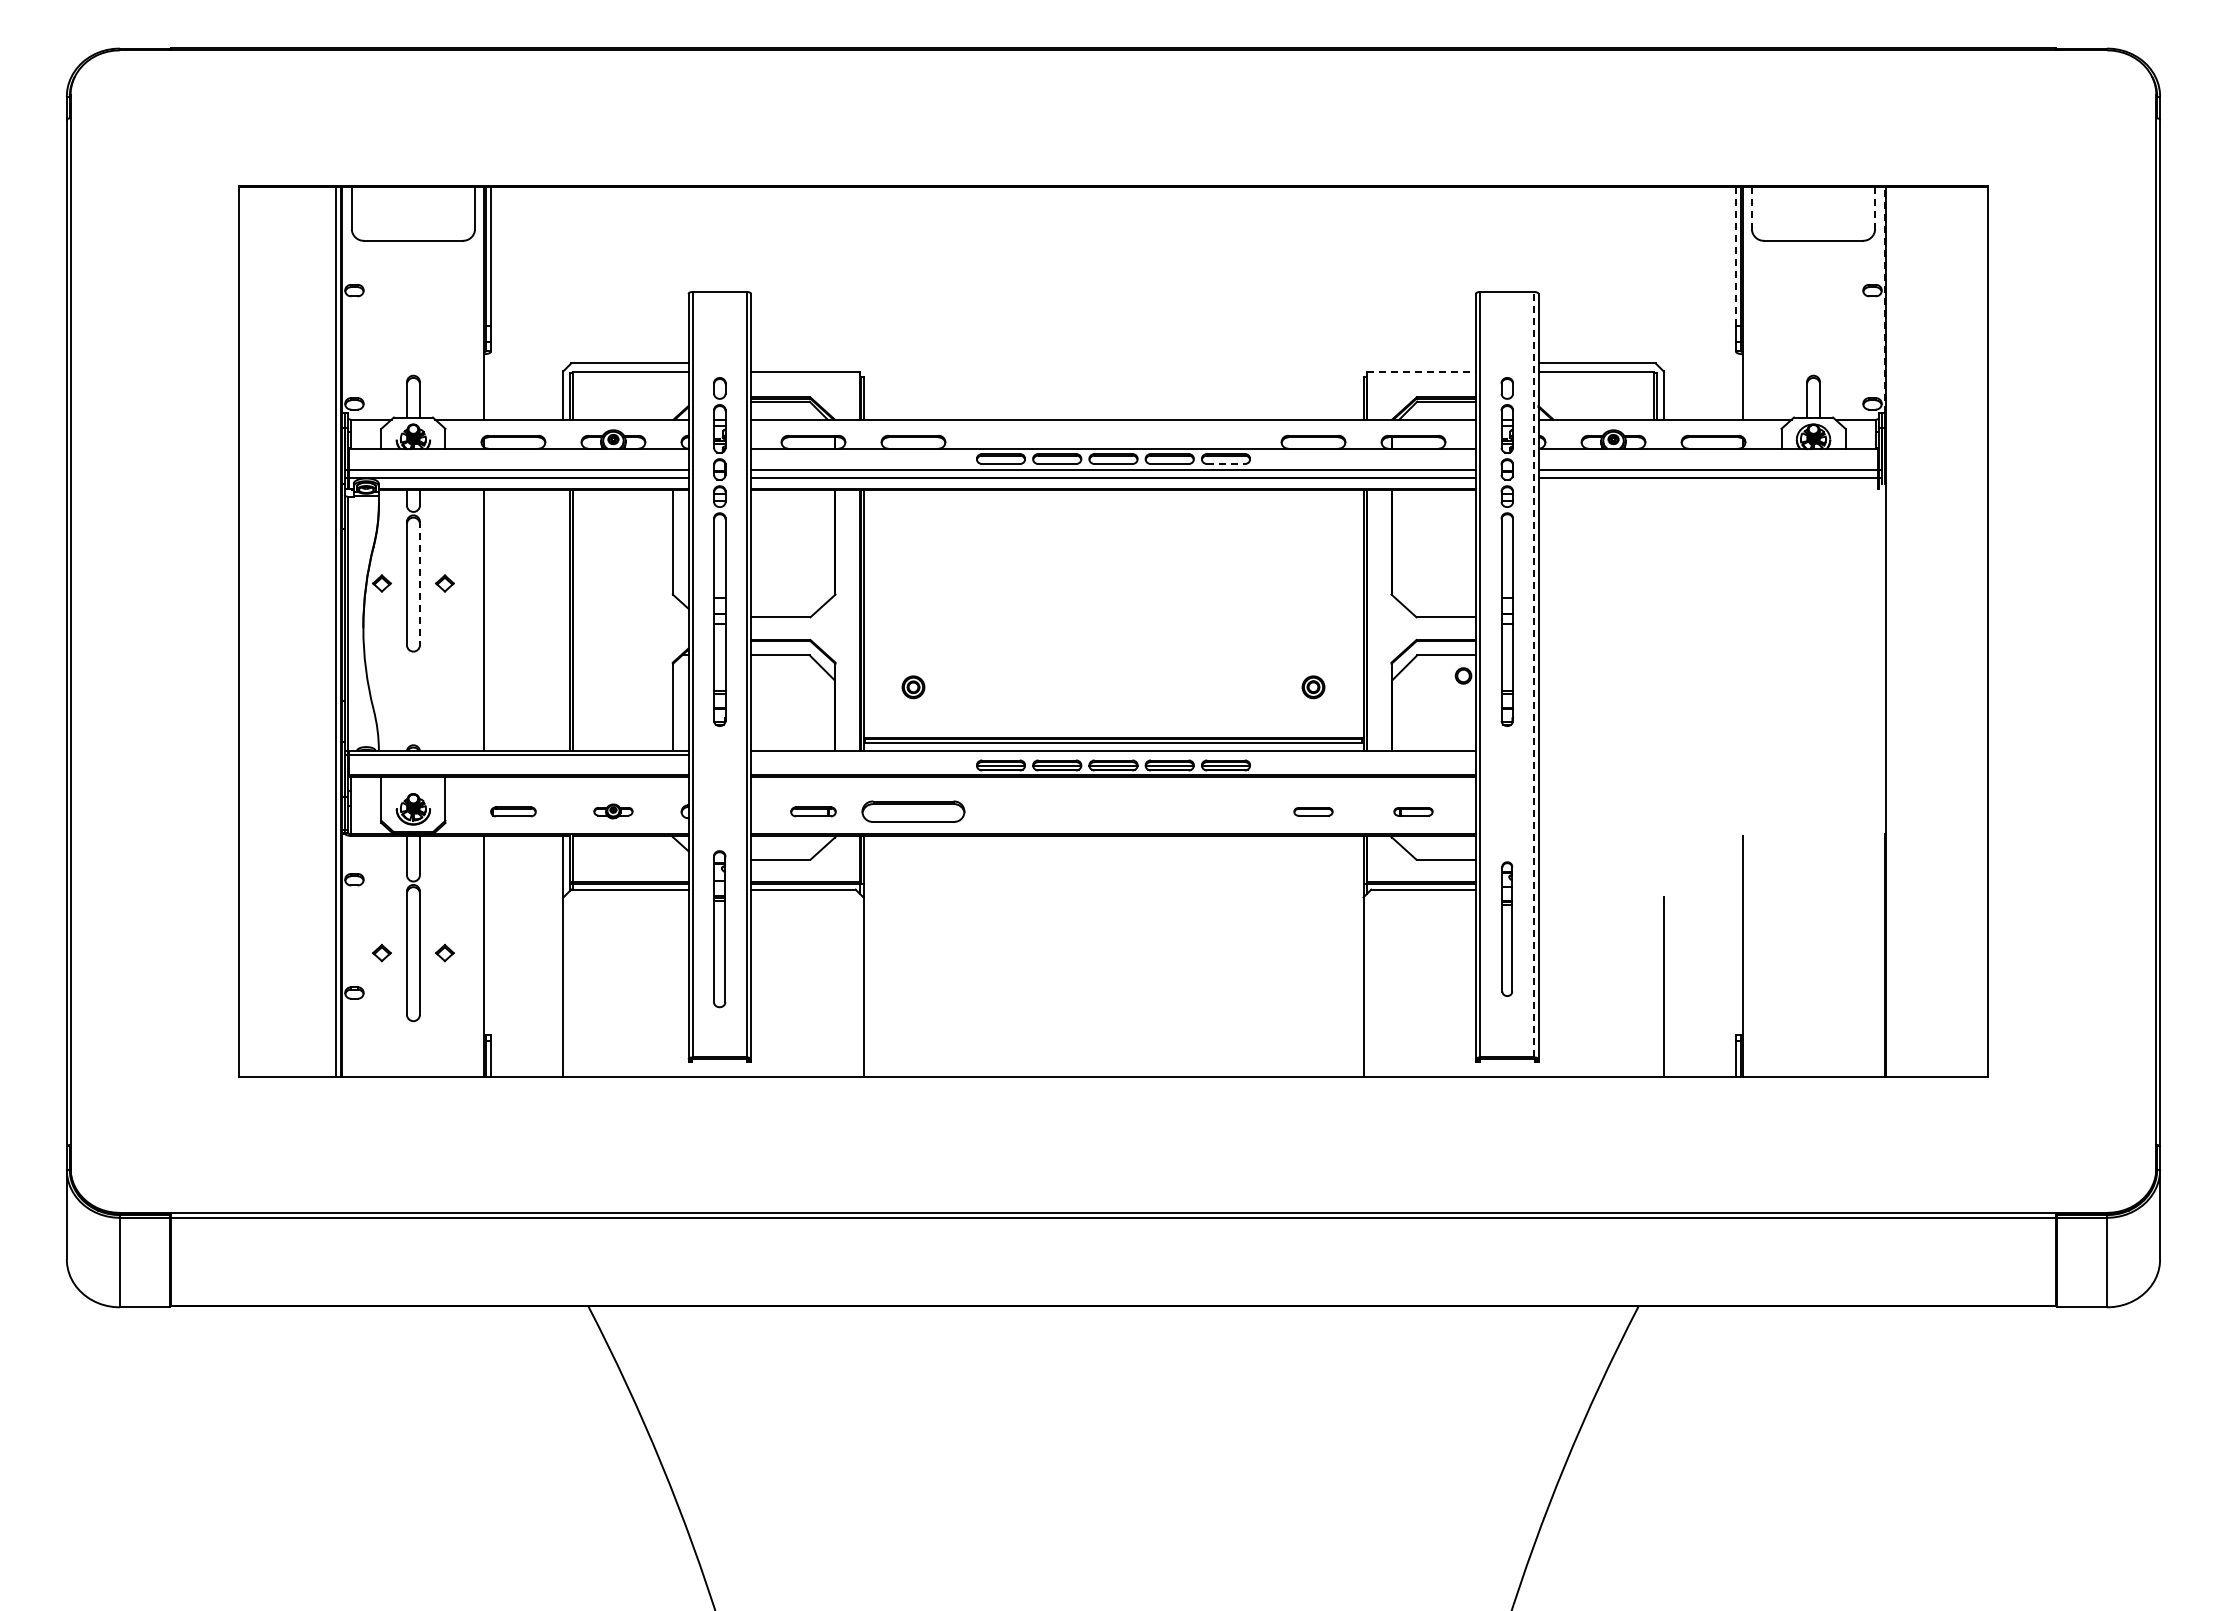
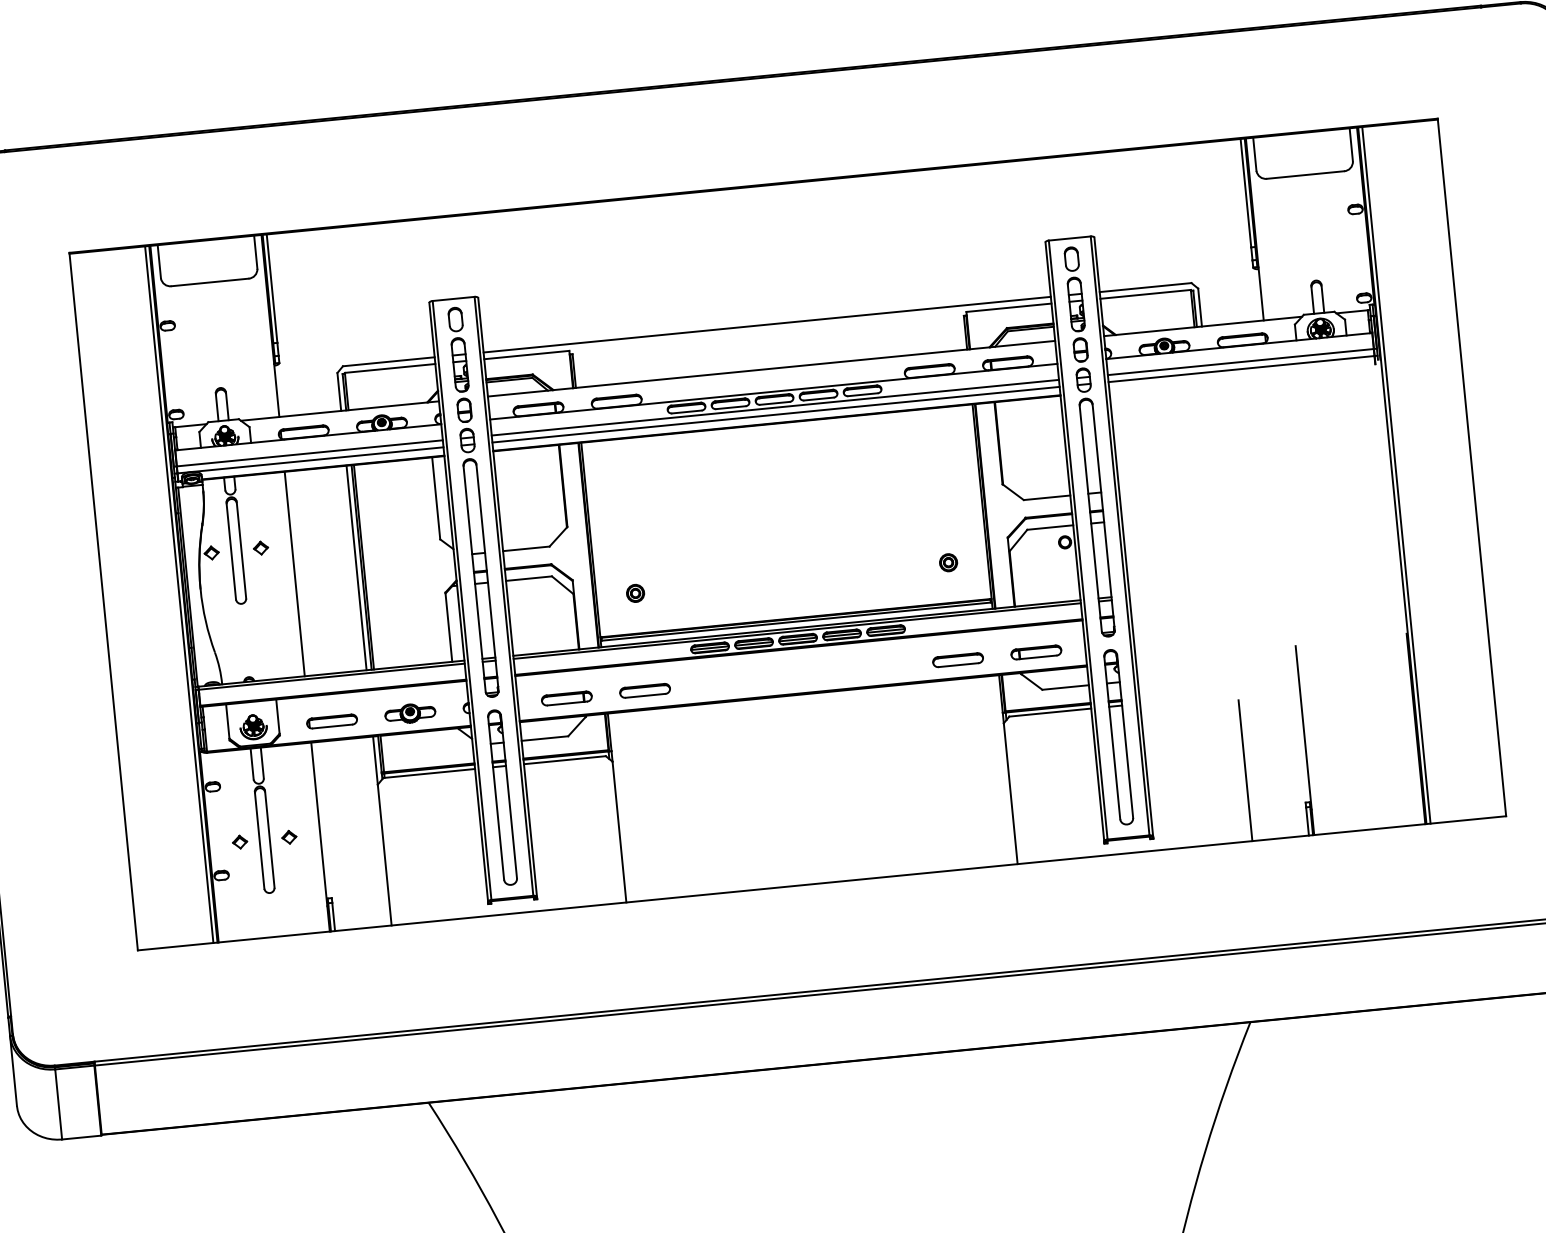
line: (1875, 207) -> (1351, 144), dashed -> solid
line: (1751, 208) -> (1254, 154), dashed -> solid
line: (1735, 255) -> (1245, 192), dashed -> solid
line: (1884, 299) -> (1365, 215), dashed -> solid
line: (1113, 363) -> (767, 324), added
line: (1422, 372) -> (1009, 308), dashed -> solid
line: (1226, 464) -> (863, 395), dashed -> solid
part: (719, 551) -> (473, 502), size x1.43
part: (1507, 551) -> (1089, 441), size x1.43
line: (419, 584) -> (241, 550), dashed -> solid
line: (563, 620) -> (356, 568), added
line: (1891, 632) -> (1396, 475), added
line: (1533, 674) -> (1119, 535), dashed -> solid
line: (1113, 755) -> (797, 631), added
part: (513, 811) -> (332, 721), size x1.43
part: (613, 811) -> (410, 713), size x1.67
part: (813, 811) -> (566, 698), size x1.43
part: (913, 811) -> (645, 690), size x0.62
part: (1313, 811) -> (958, 659), size x1.67
part: (1413, 811) -> (1036, 652), size x1.67
part: (719, 928) -> (502, 797), size x1.43
part: (1507, 928) -> (1118, 736), size x1.67

